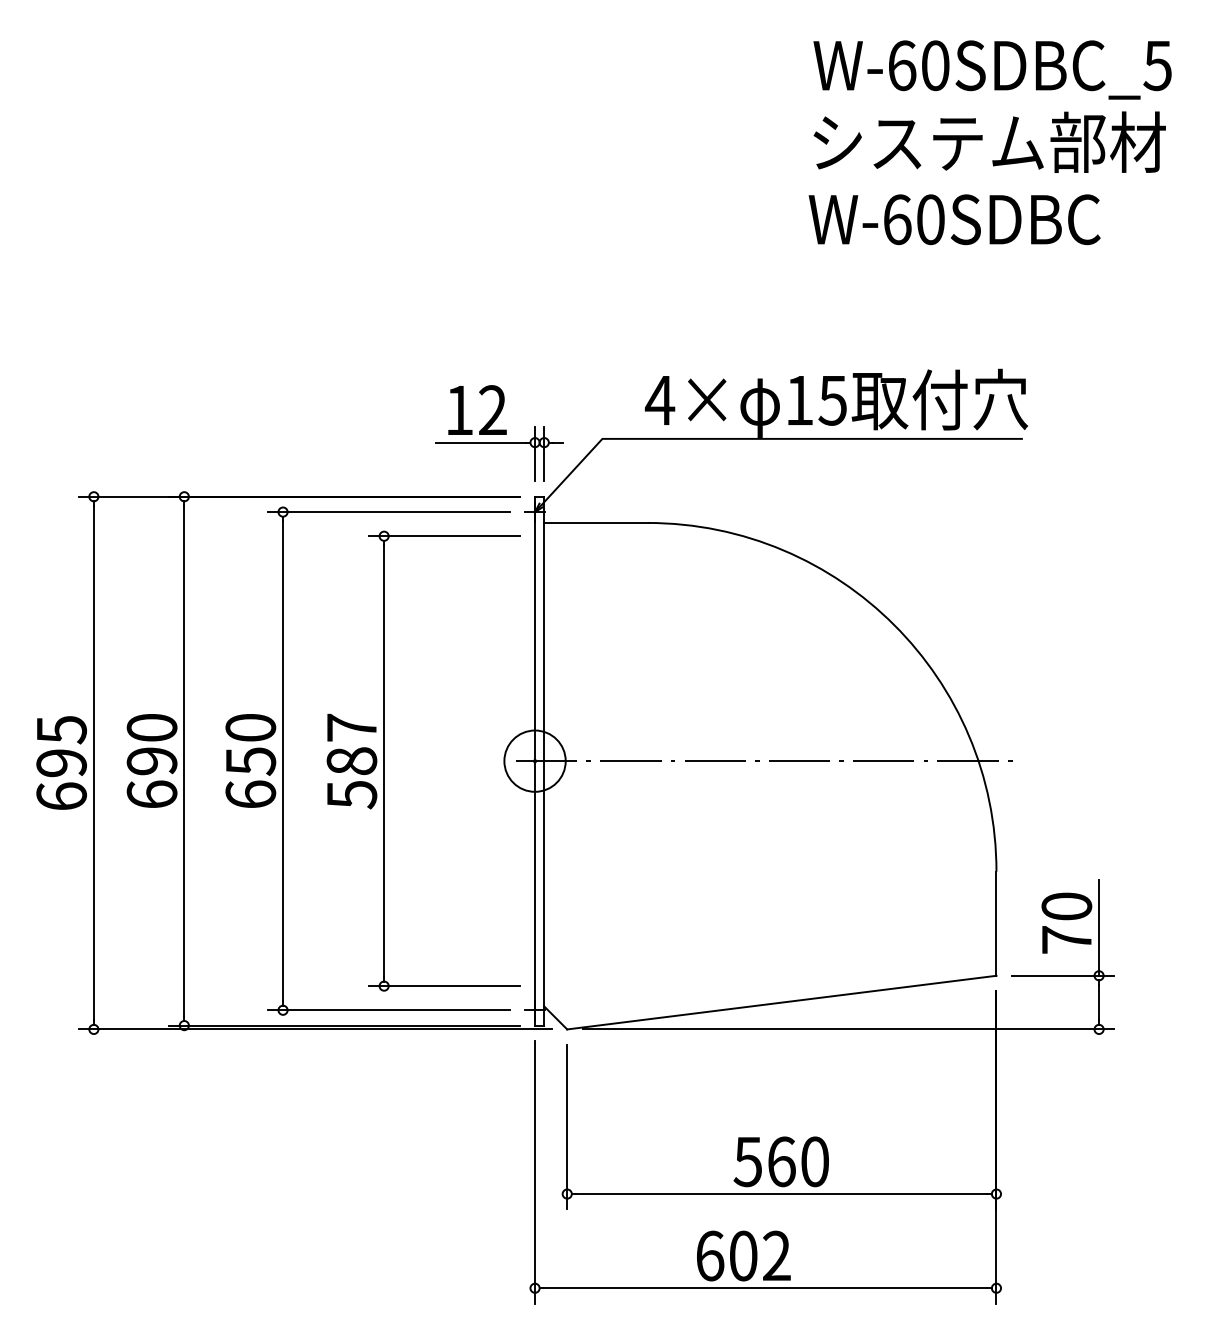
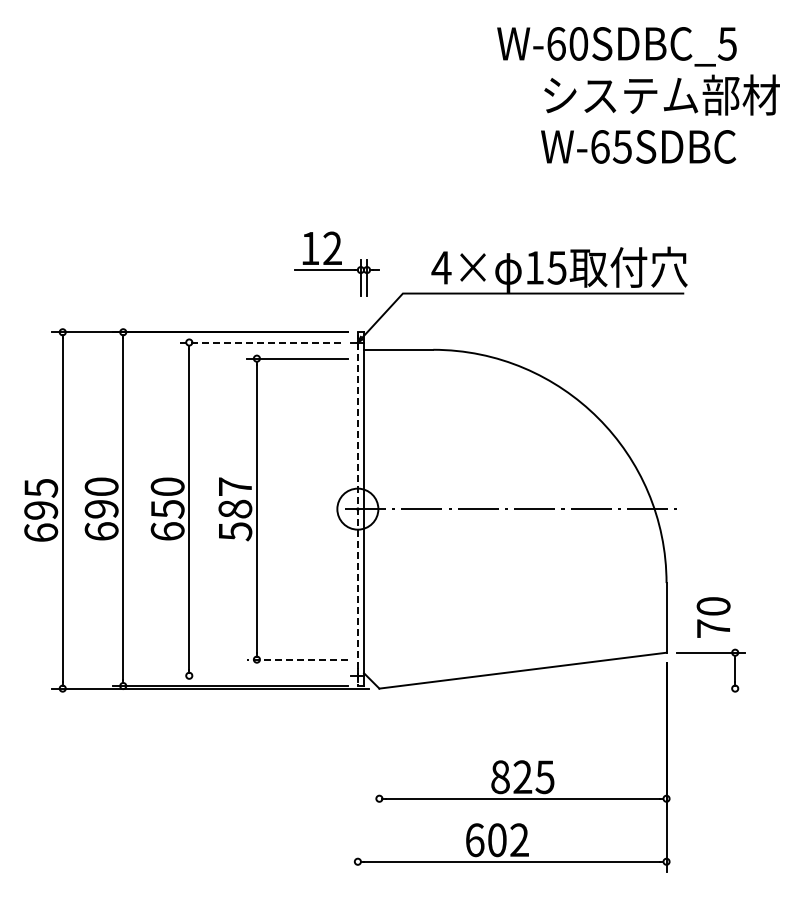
text: (991, 69) -> (616, 46), moved
text: (929, 219) -> (621, 146), W-60SDBC -> W-65SDBC
part: (498, 432) -> (336, 263), moved
line: (388, 512) -> (259, 342), solid -> dashed
line: (534, 761) -> (357, 509), solid -> dashed
line: (1099, 927) -> (735, 620), removed
line: (443, 985) -> (296, 659), solid -> dashed
line: (389, 1009) -> (260, 675), removed
line: (848, 1029) -> (567, 688), removed
line: (567, 1126) -> (379, 753), removed
text: (781, 1162) -> (522, 777), 560 -> 825
line: (534, 1172) -> (357, 784), removed

